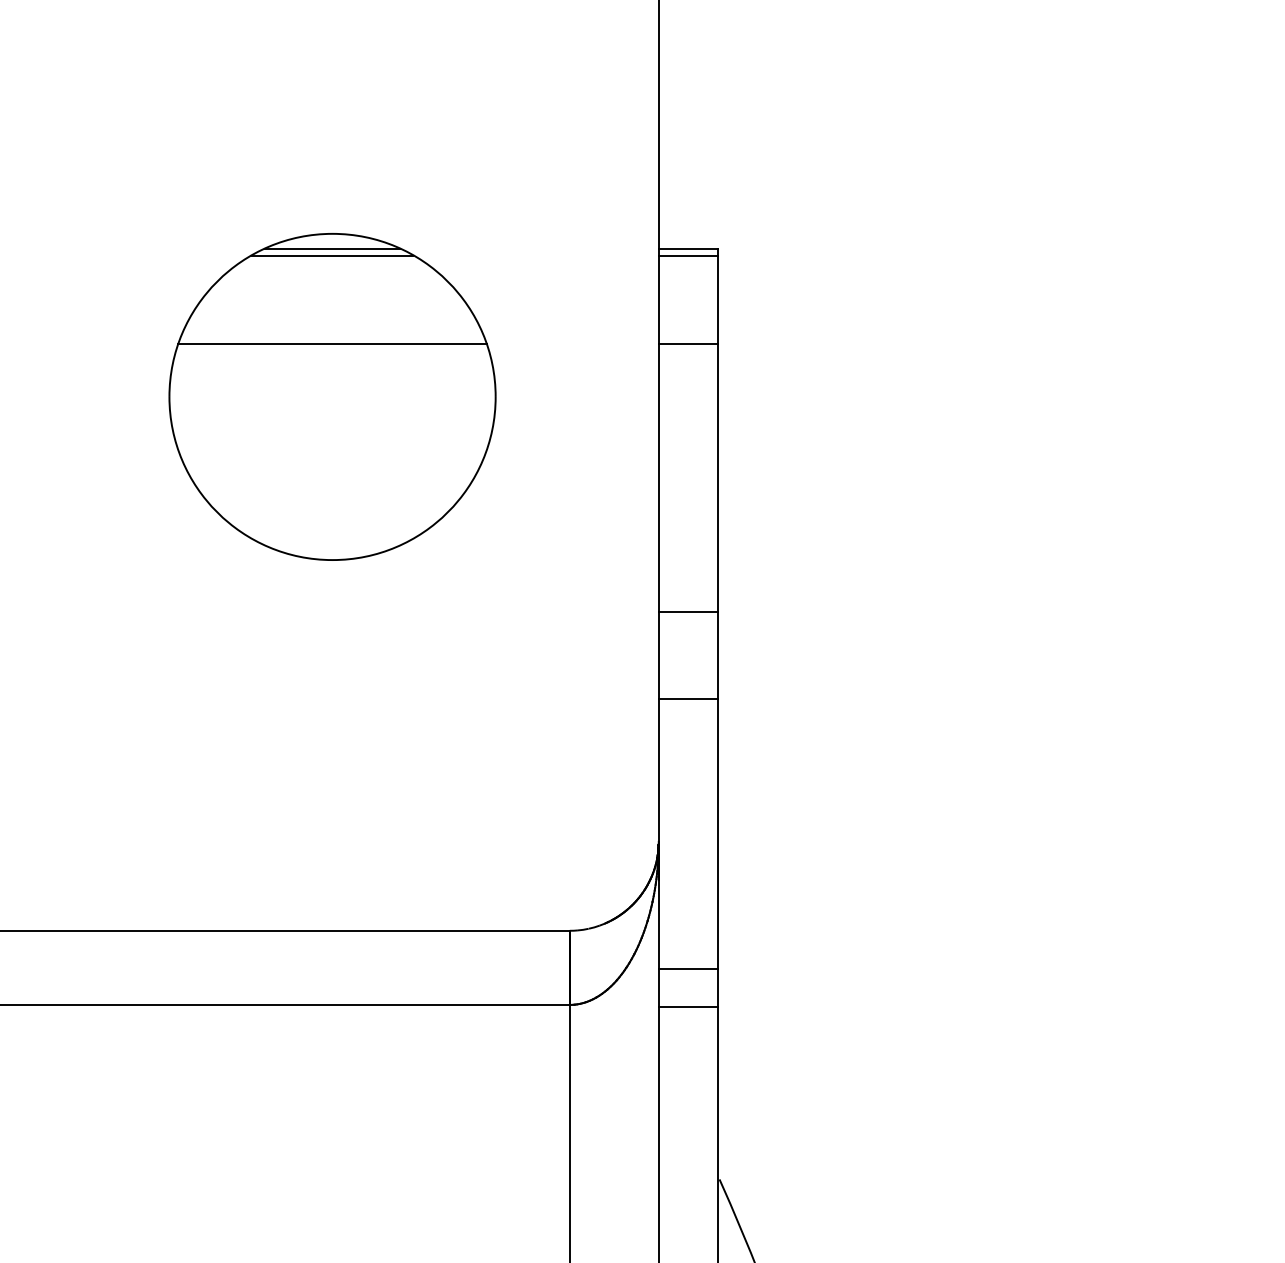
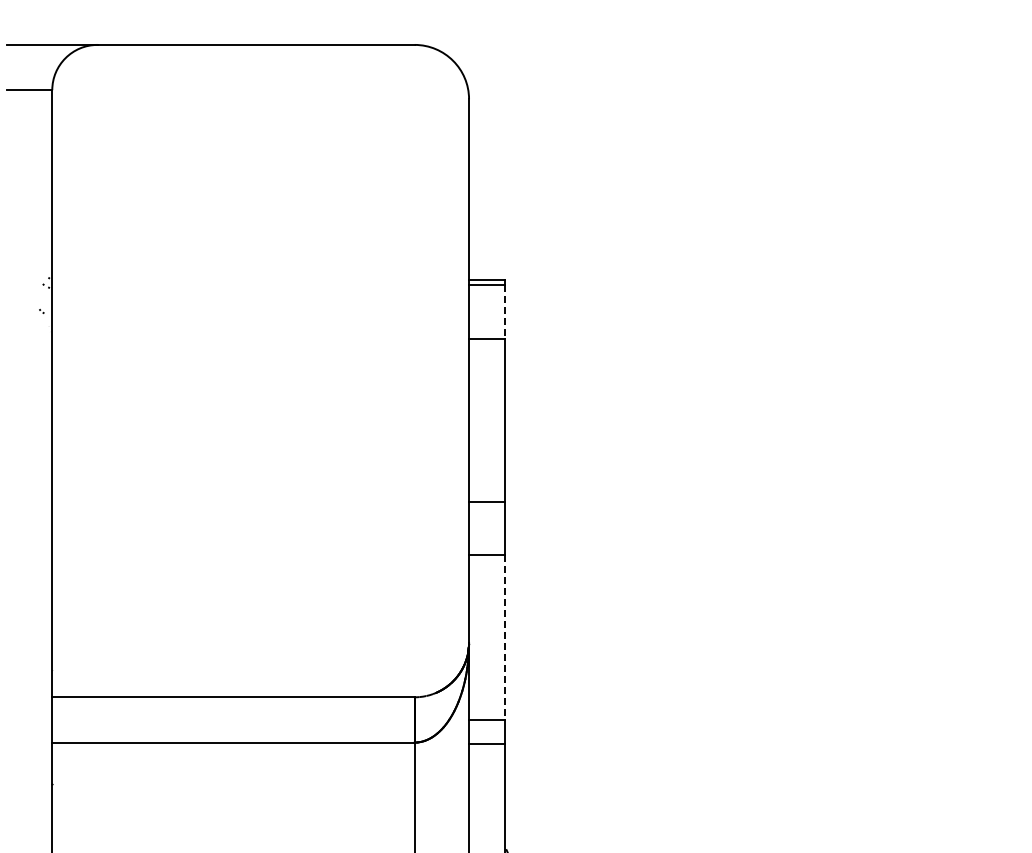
line: (718, 301) -> (505, 312), solid -> dashed
part: (332, 395) -> (269, 370), removed
line: (718, 832) -> (505, 637), solid -> dashed

